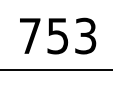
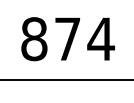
text: (58, 35) -> (68, 38), 753 -> 874

